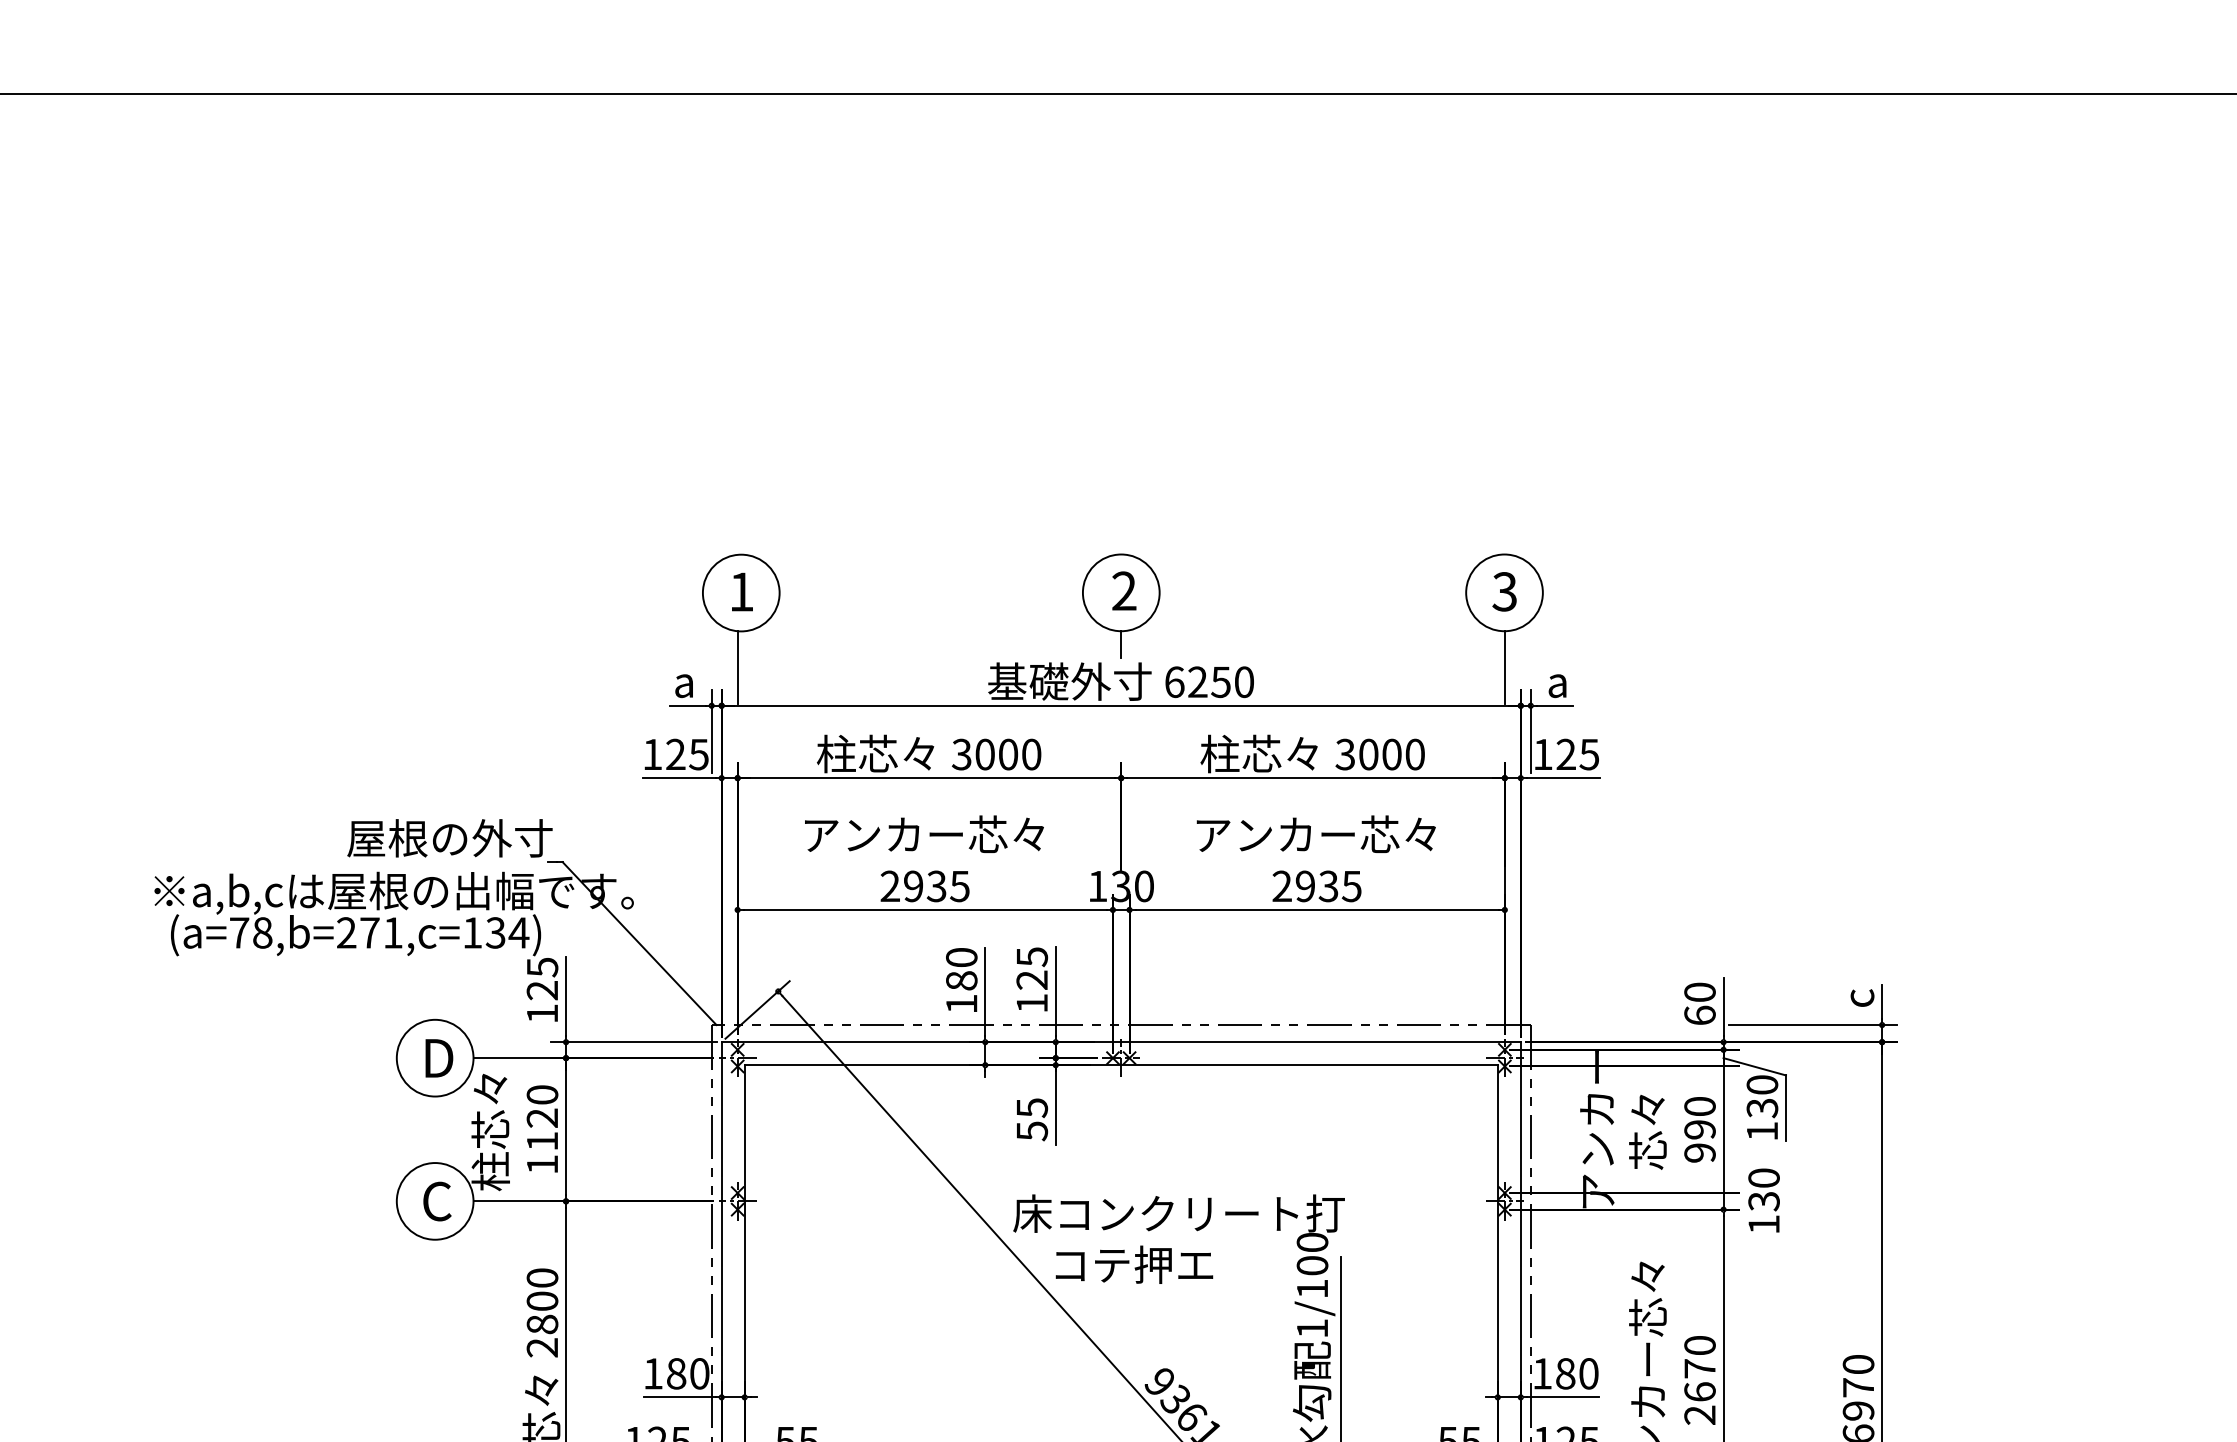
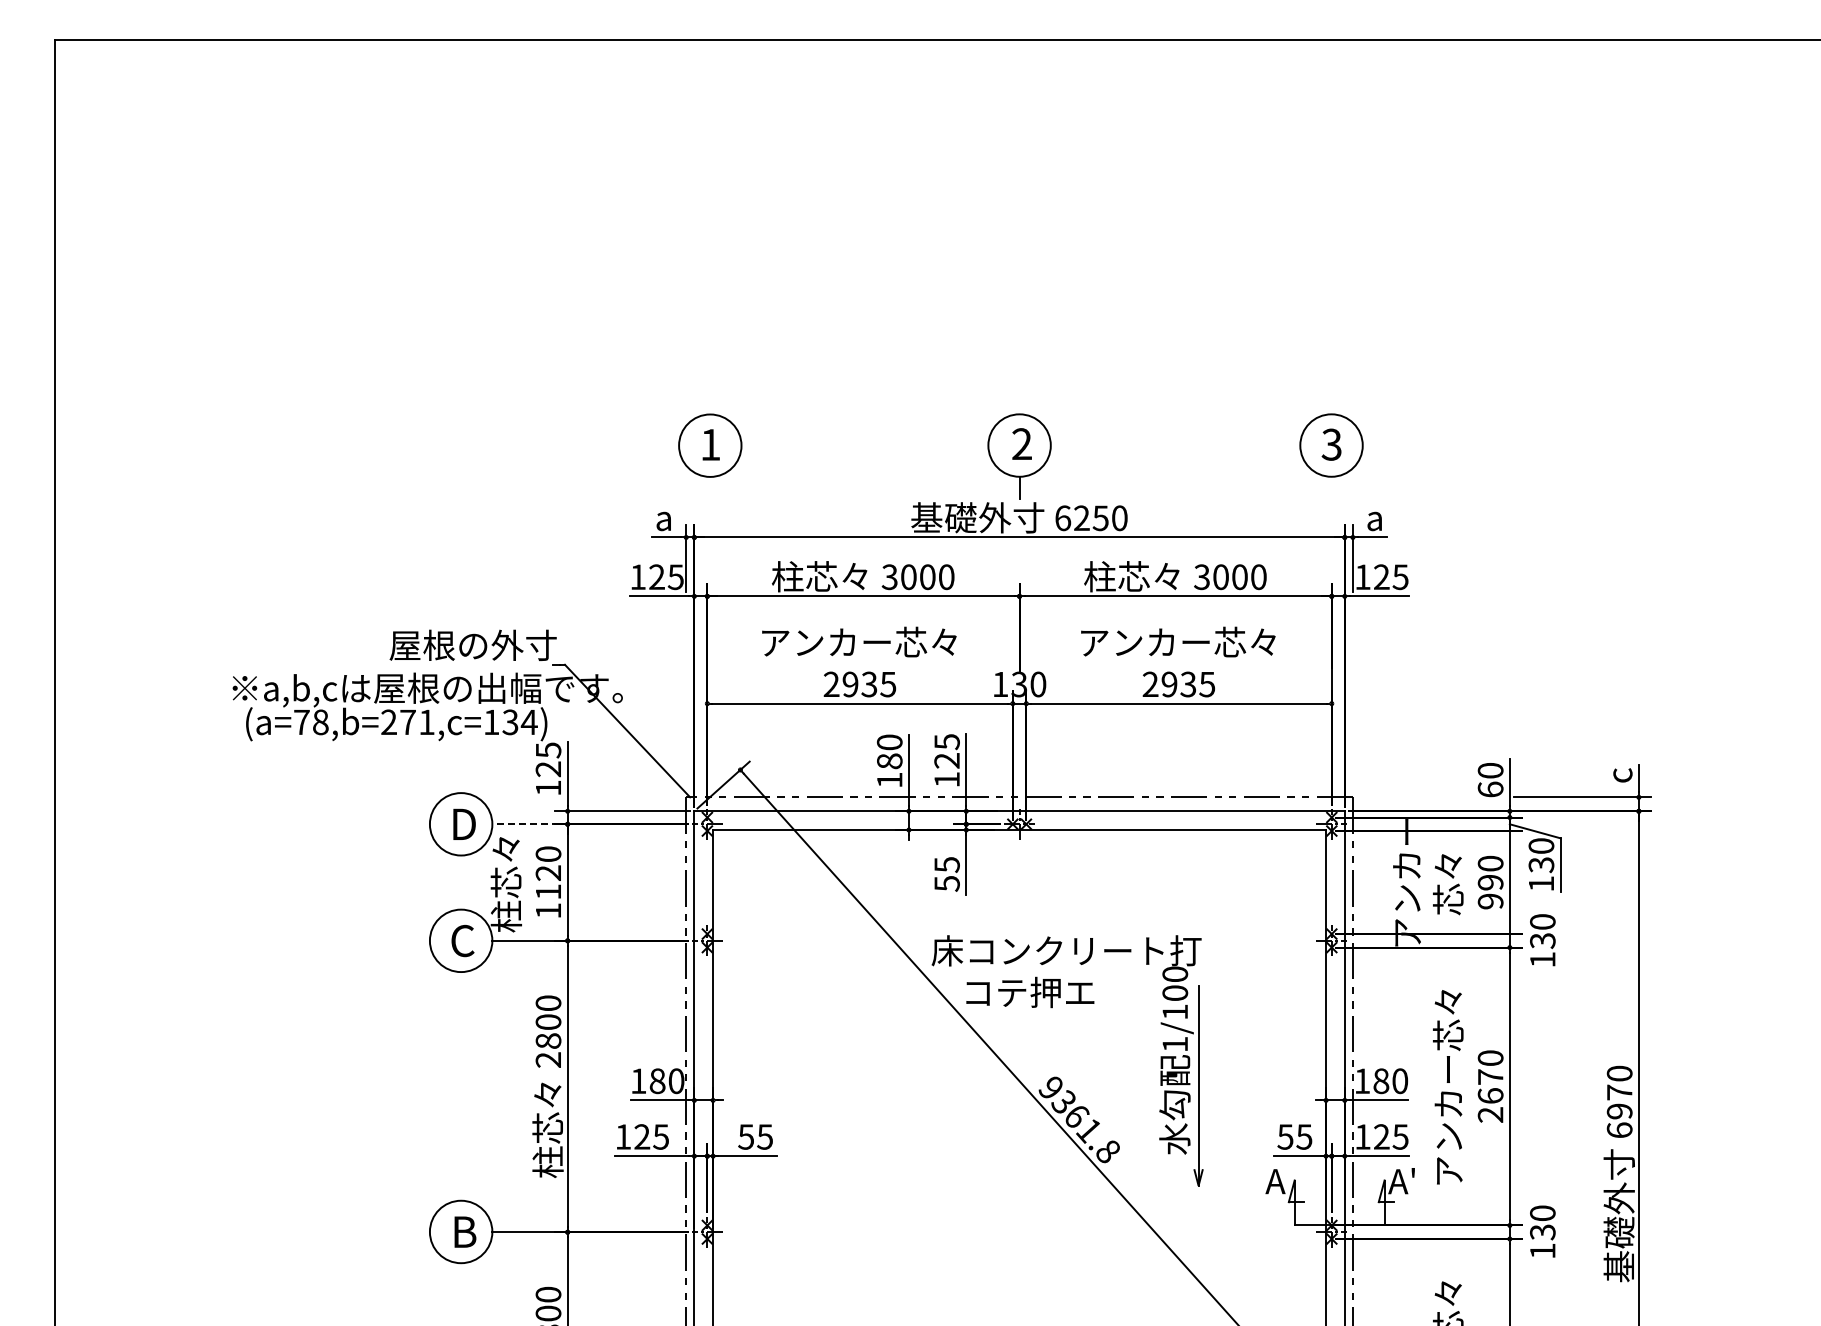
line: (737, 667) -> (707, 506), removed
line: (1504, 667) -> (1331, 506), removed
line: (514, 1058) -> (525, 824), solid -> dashed

